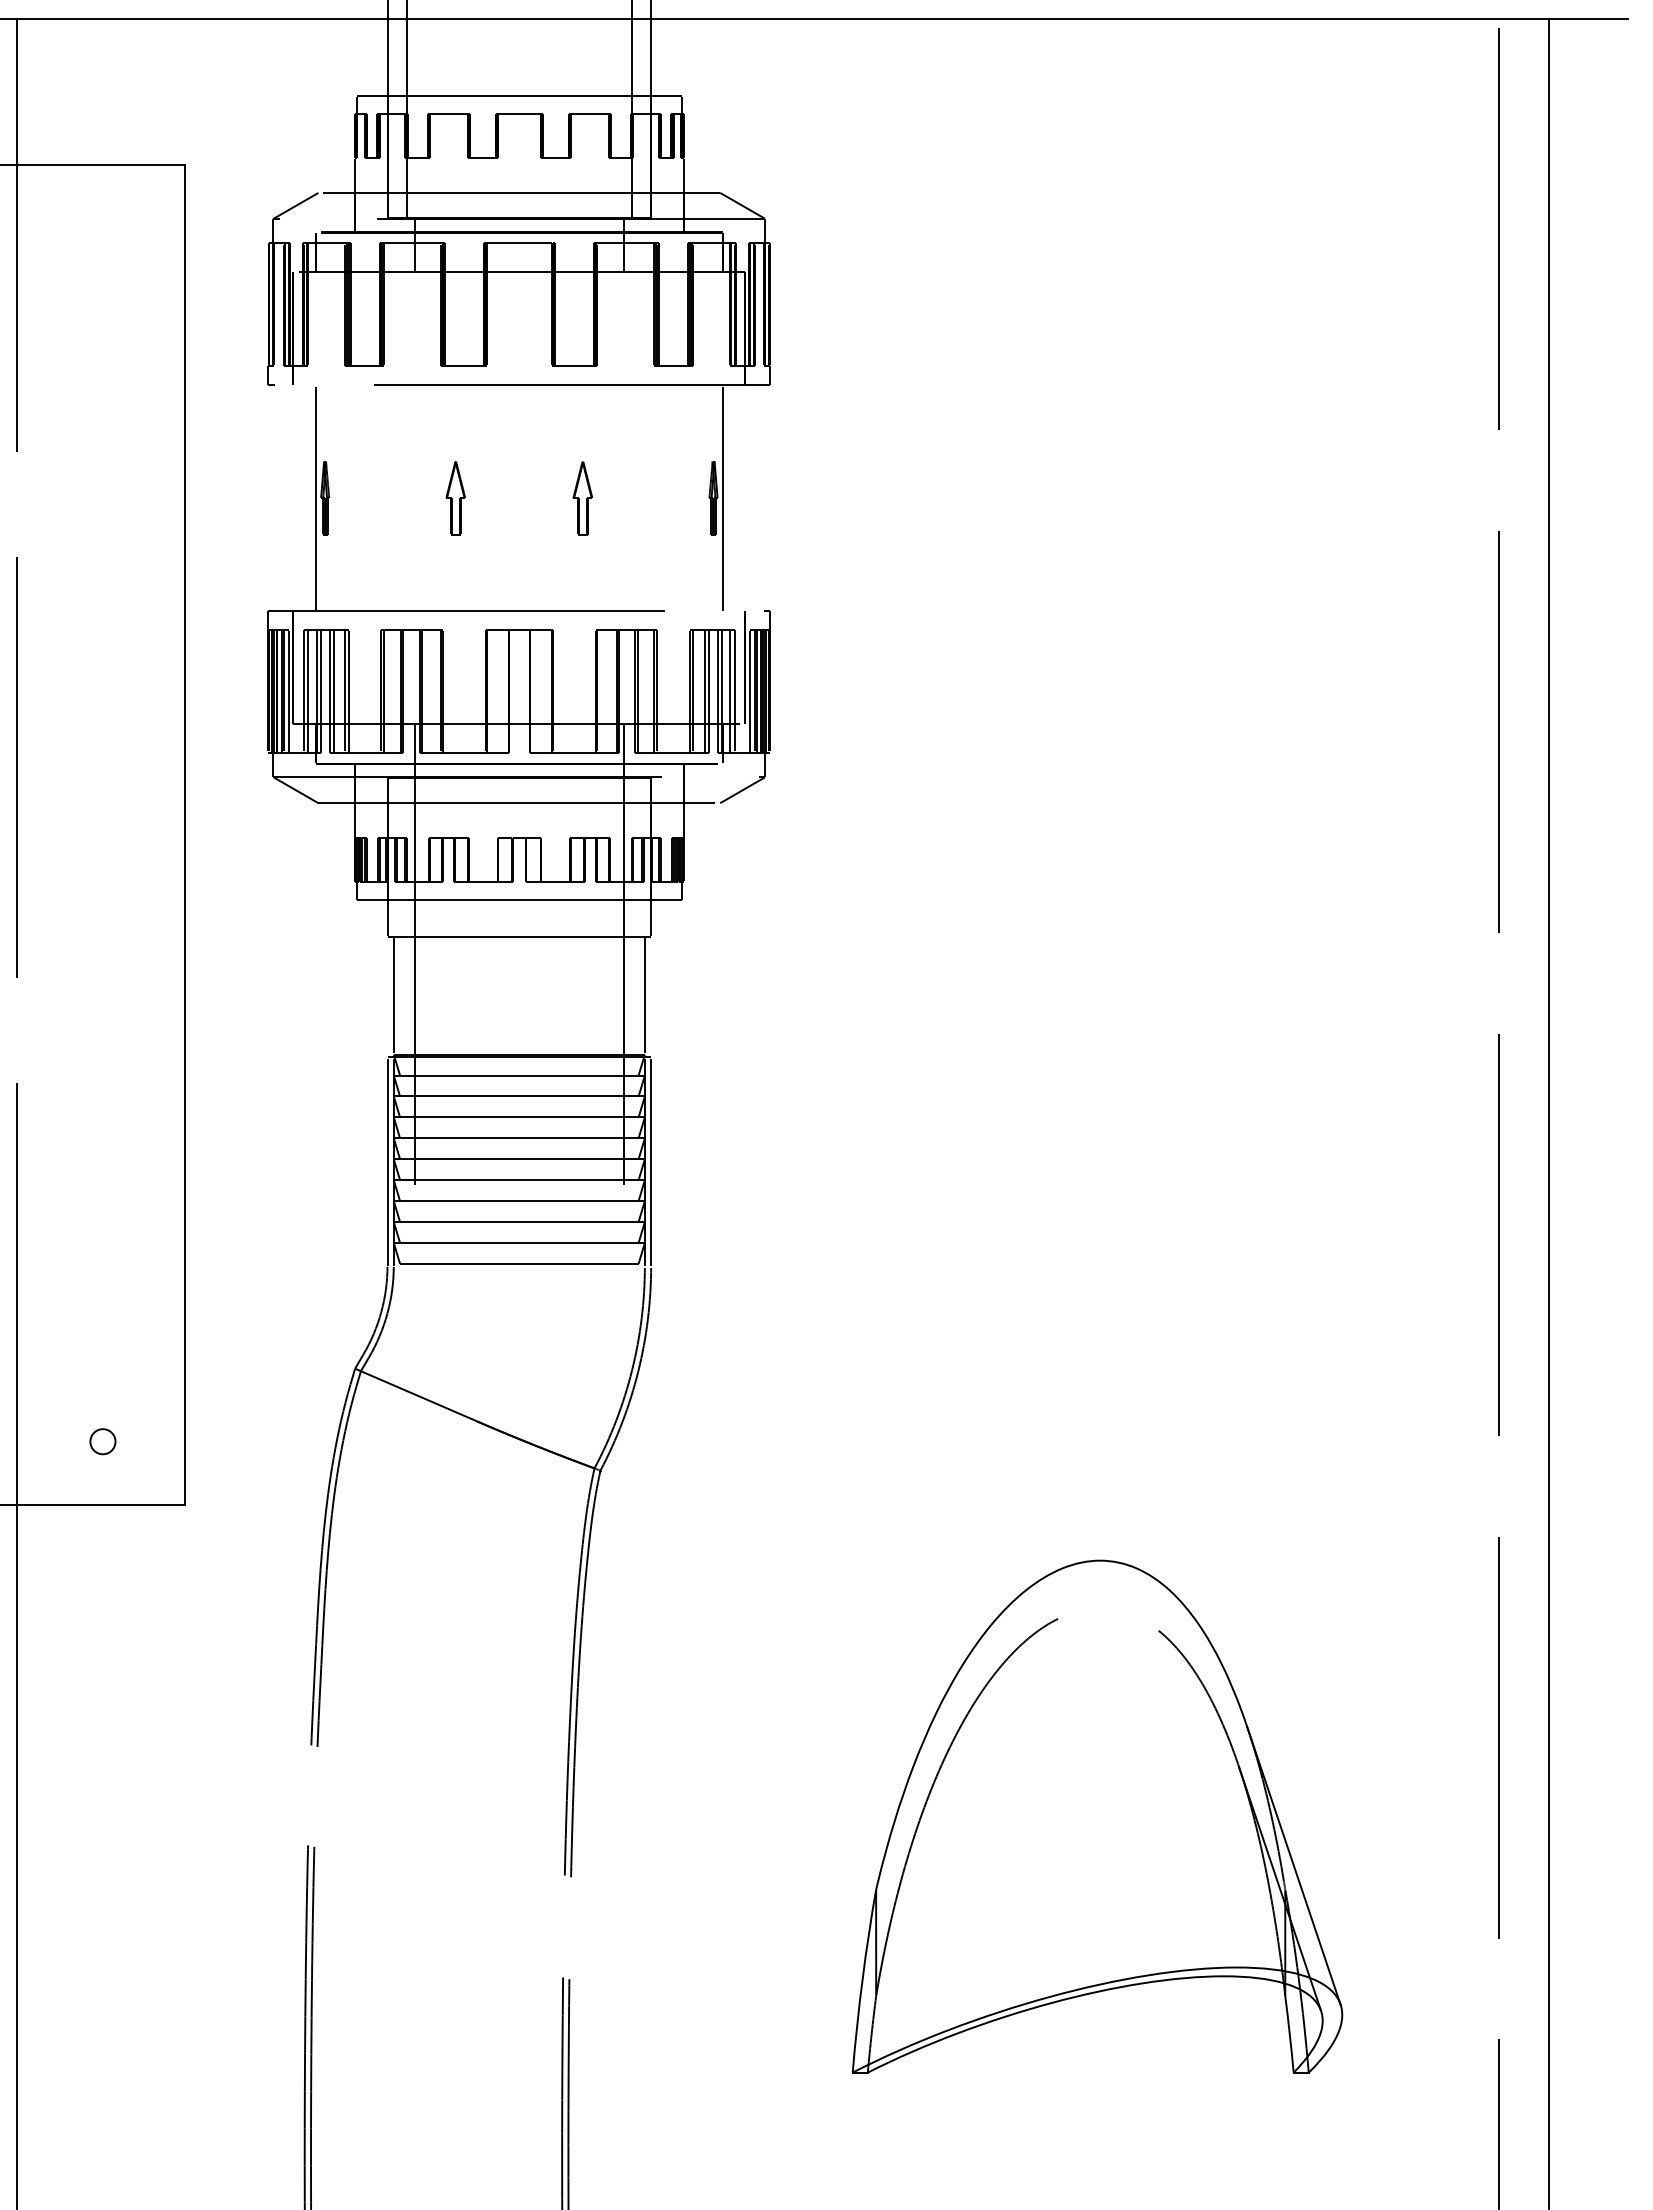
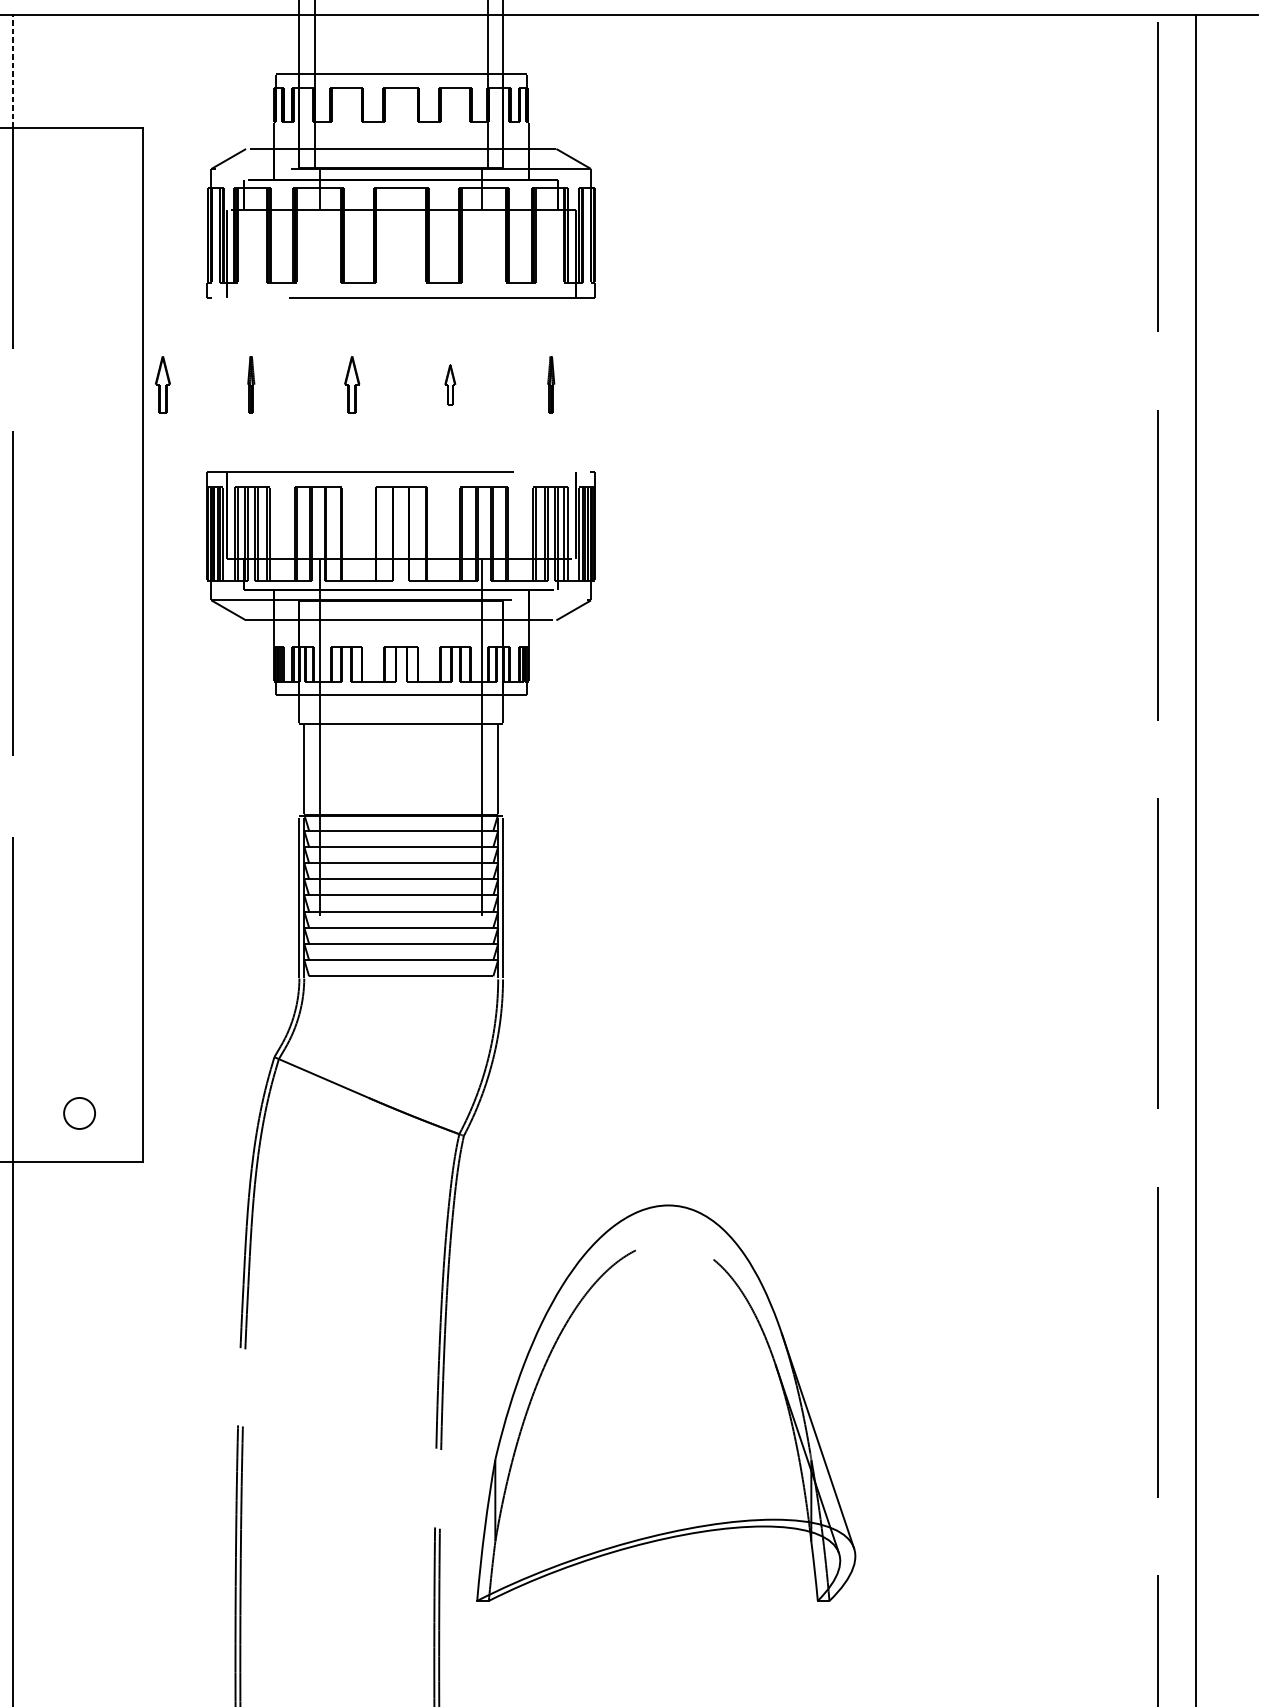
line: (17, 91) -> (13, 70), solid -> dashed
line: (315, 497) -> (243, 384), removed
line: (722, 497) -> (558, 384), removed
part: (210, 498) -> (162, 385), added
part: (582, 498) -> (450, 385), size x0.7
circle: (102, 1441) -> (79, 1113), size x1.6
part: (1097, 1816) -> (666, 1403), moved

